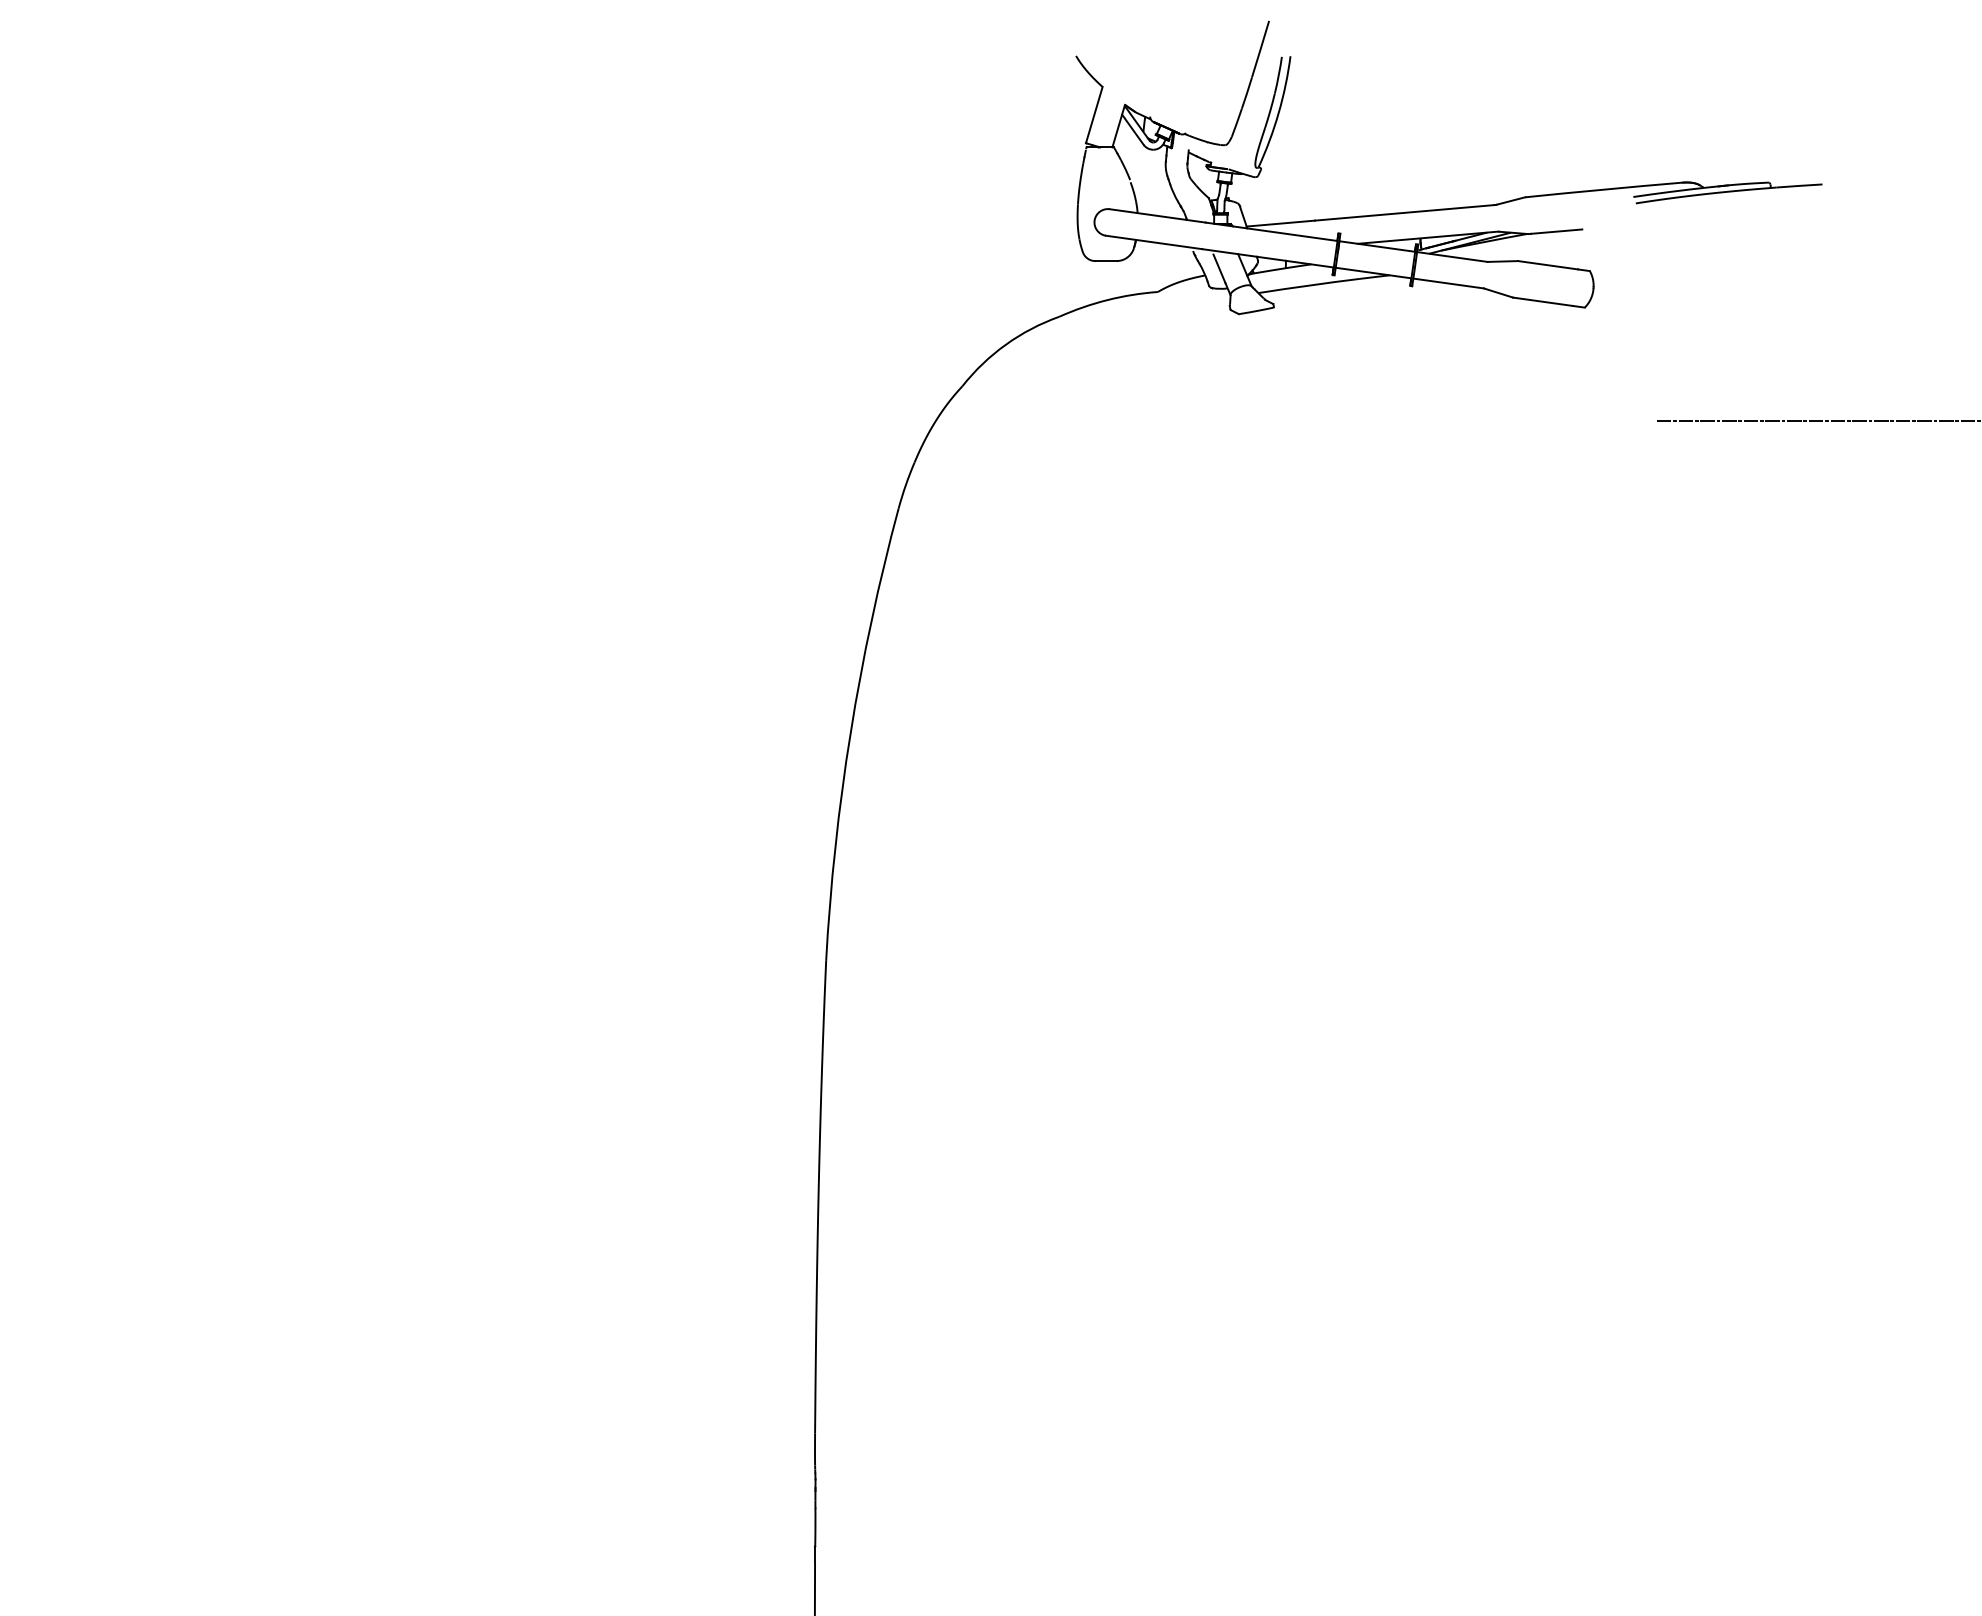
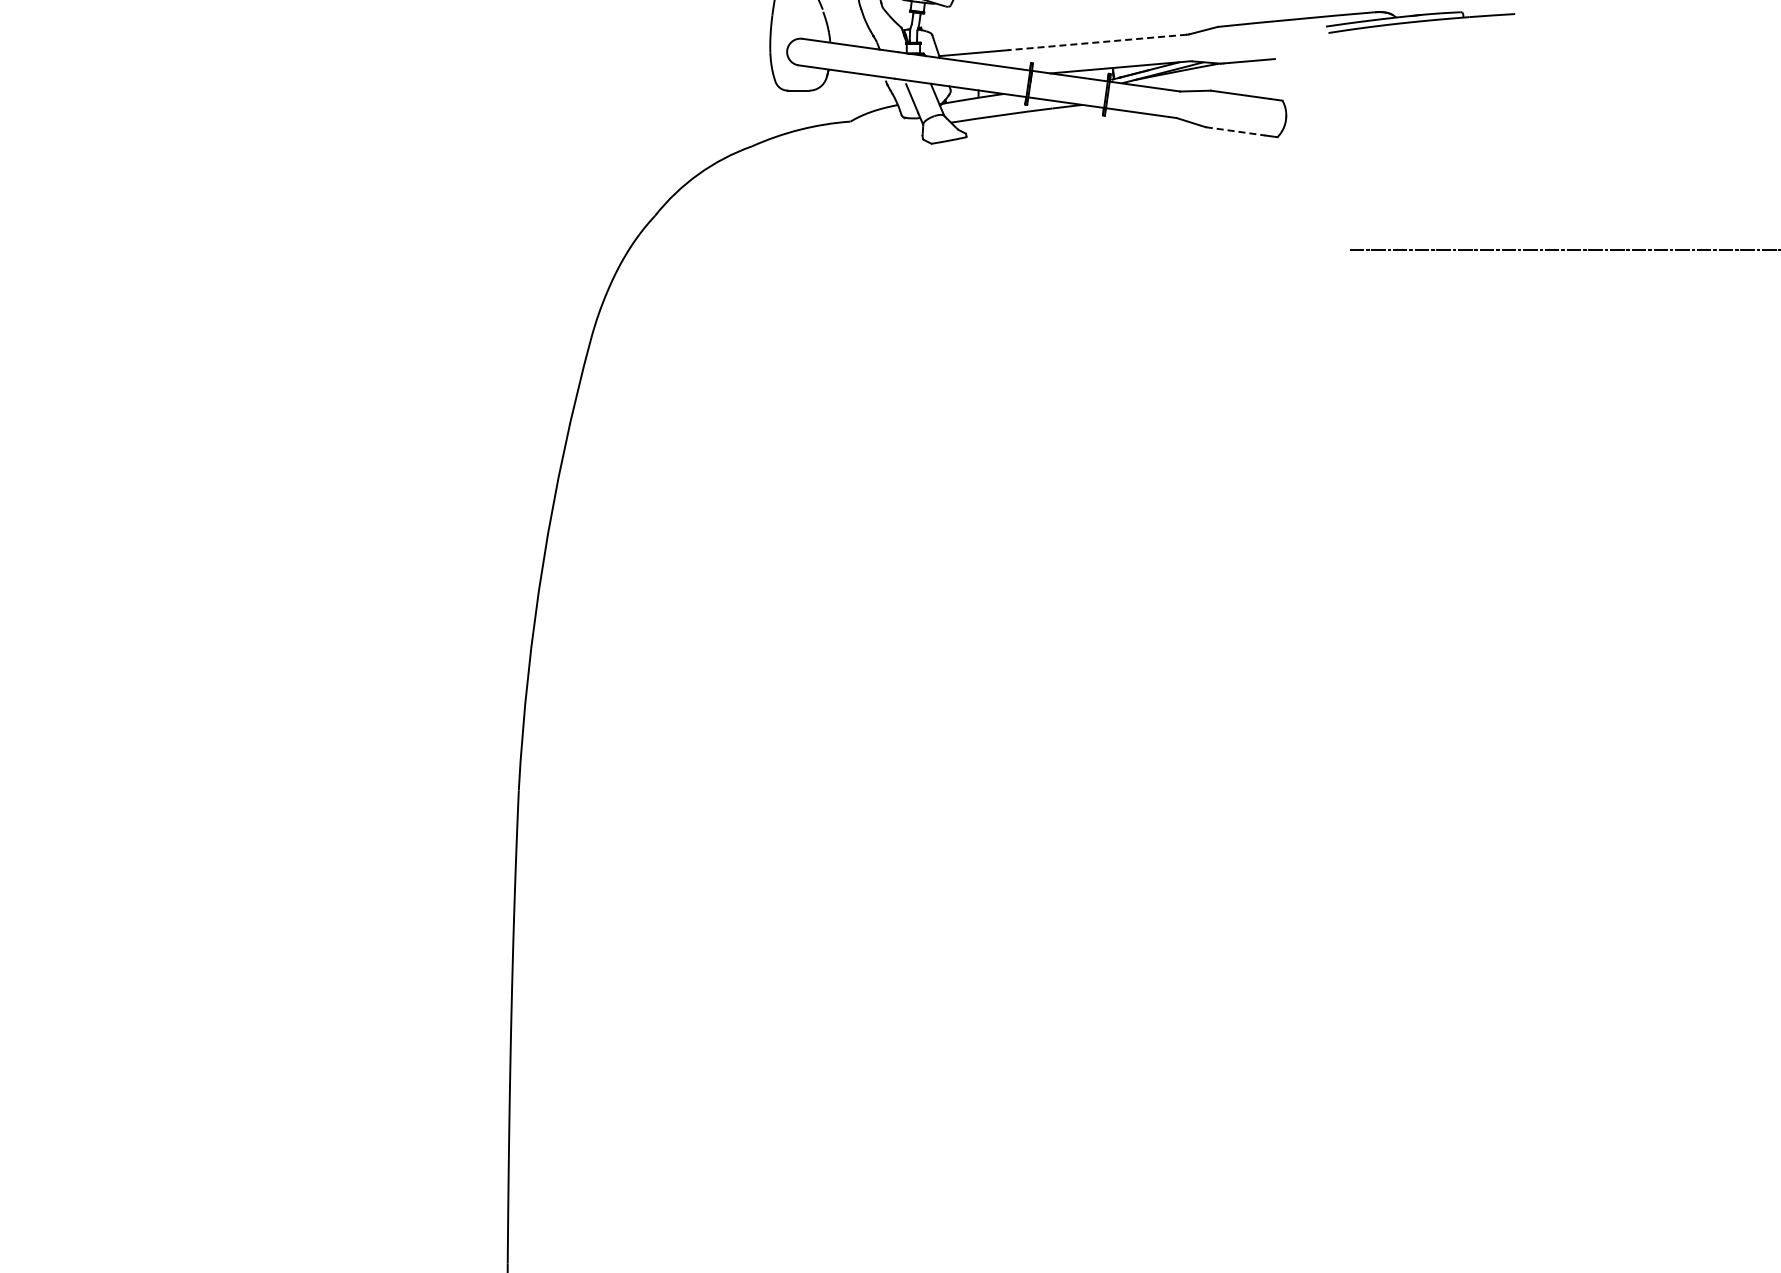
line: (1404, 212) -> (1097, 42), solid -> dashed
line: (1543, 301) -> (1236, 131), solid -> dashed

